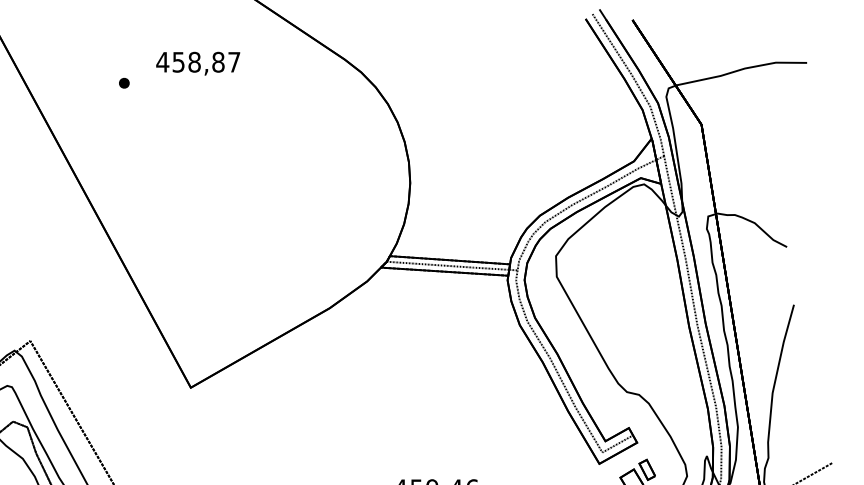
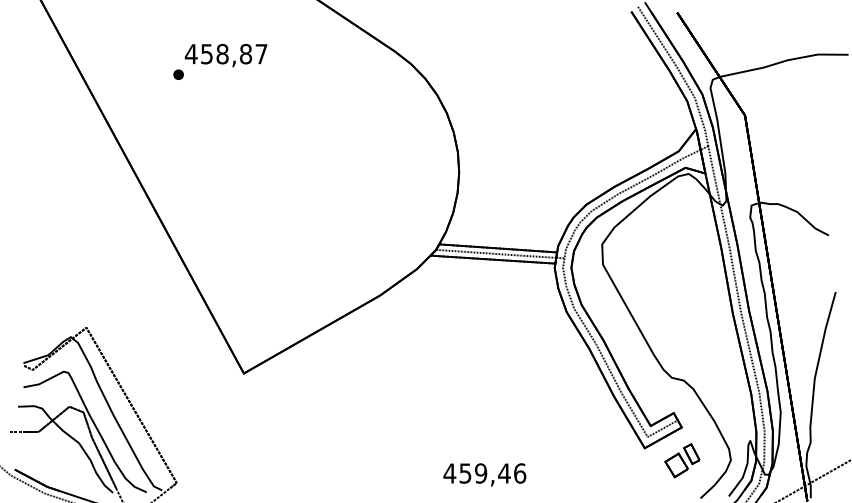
text: (197, 63) -> (225, 55), moved

